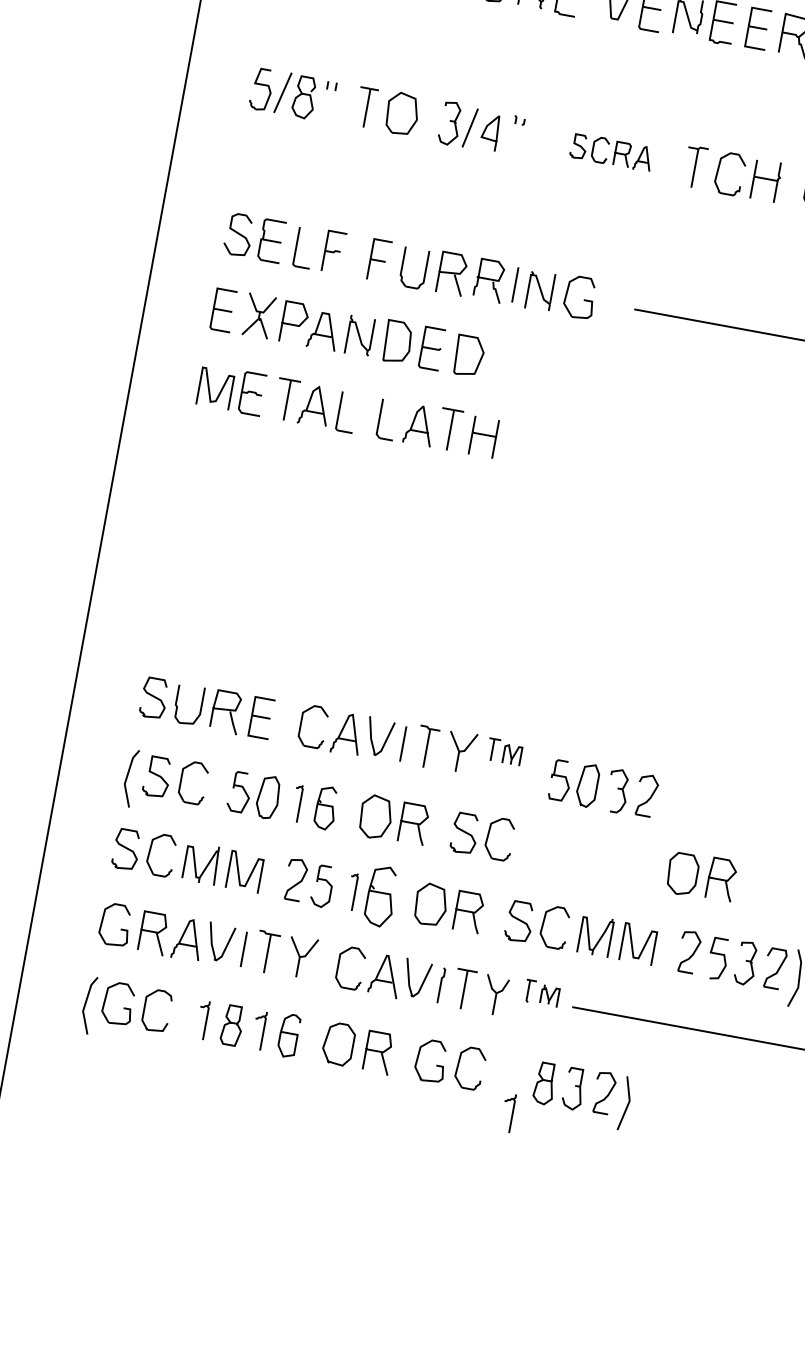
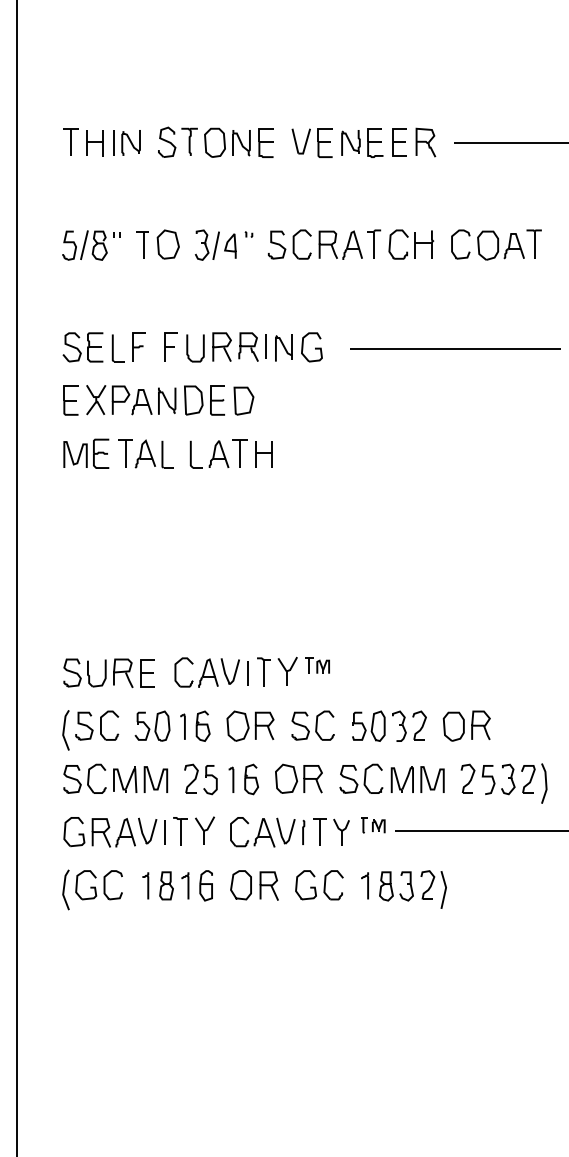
part: (611, 152) -> (315, 244), size x1.67
part: (603, 787) -> (389, 725), moved
part: (381, 896) -> (251, 779), size x0.71
part: (507, 1112) -> (364, 885), moved

